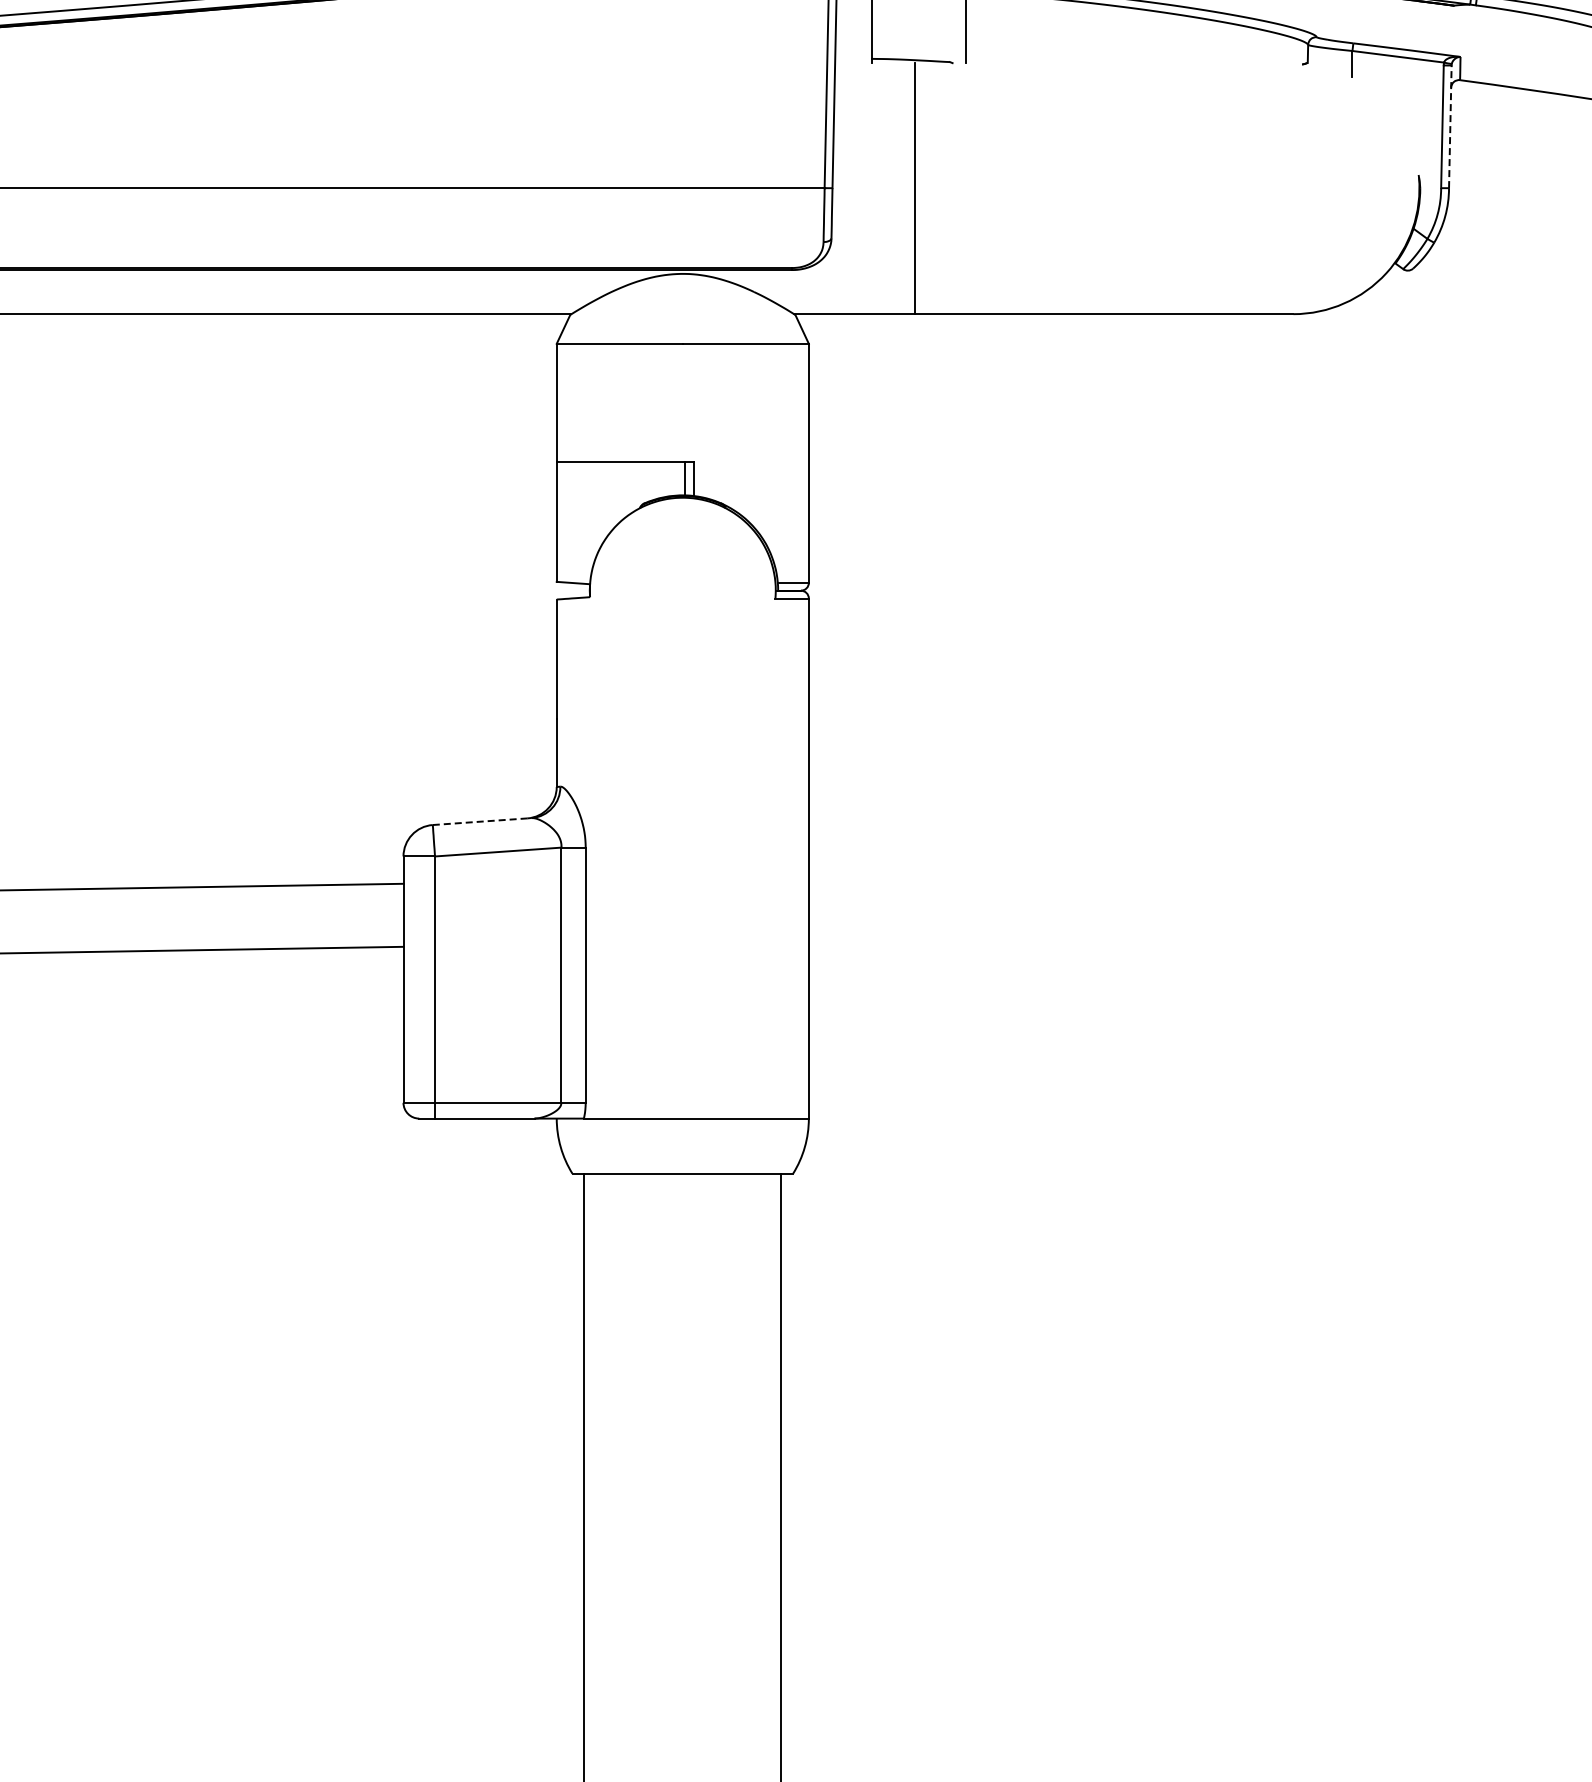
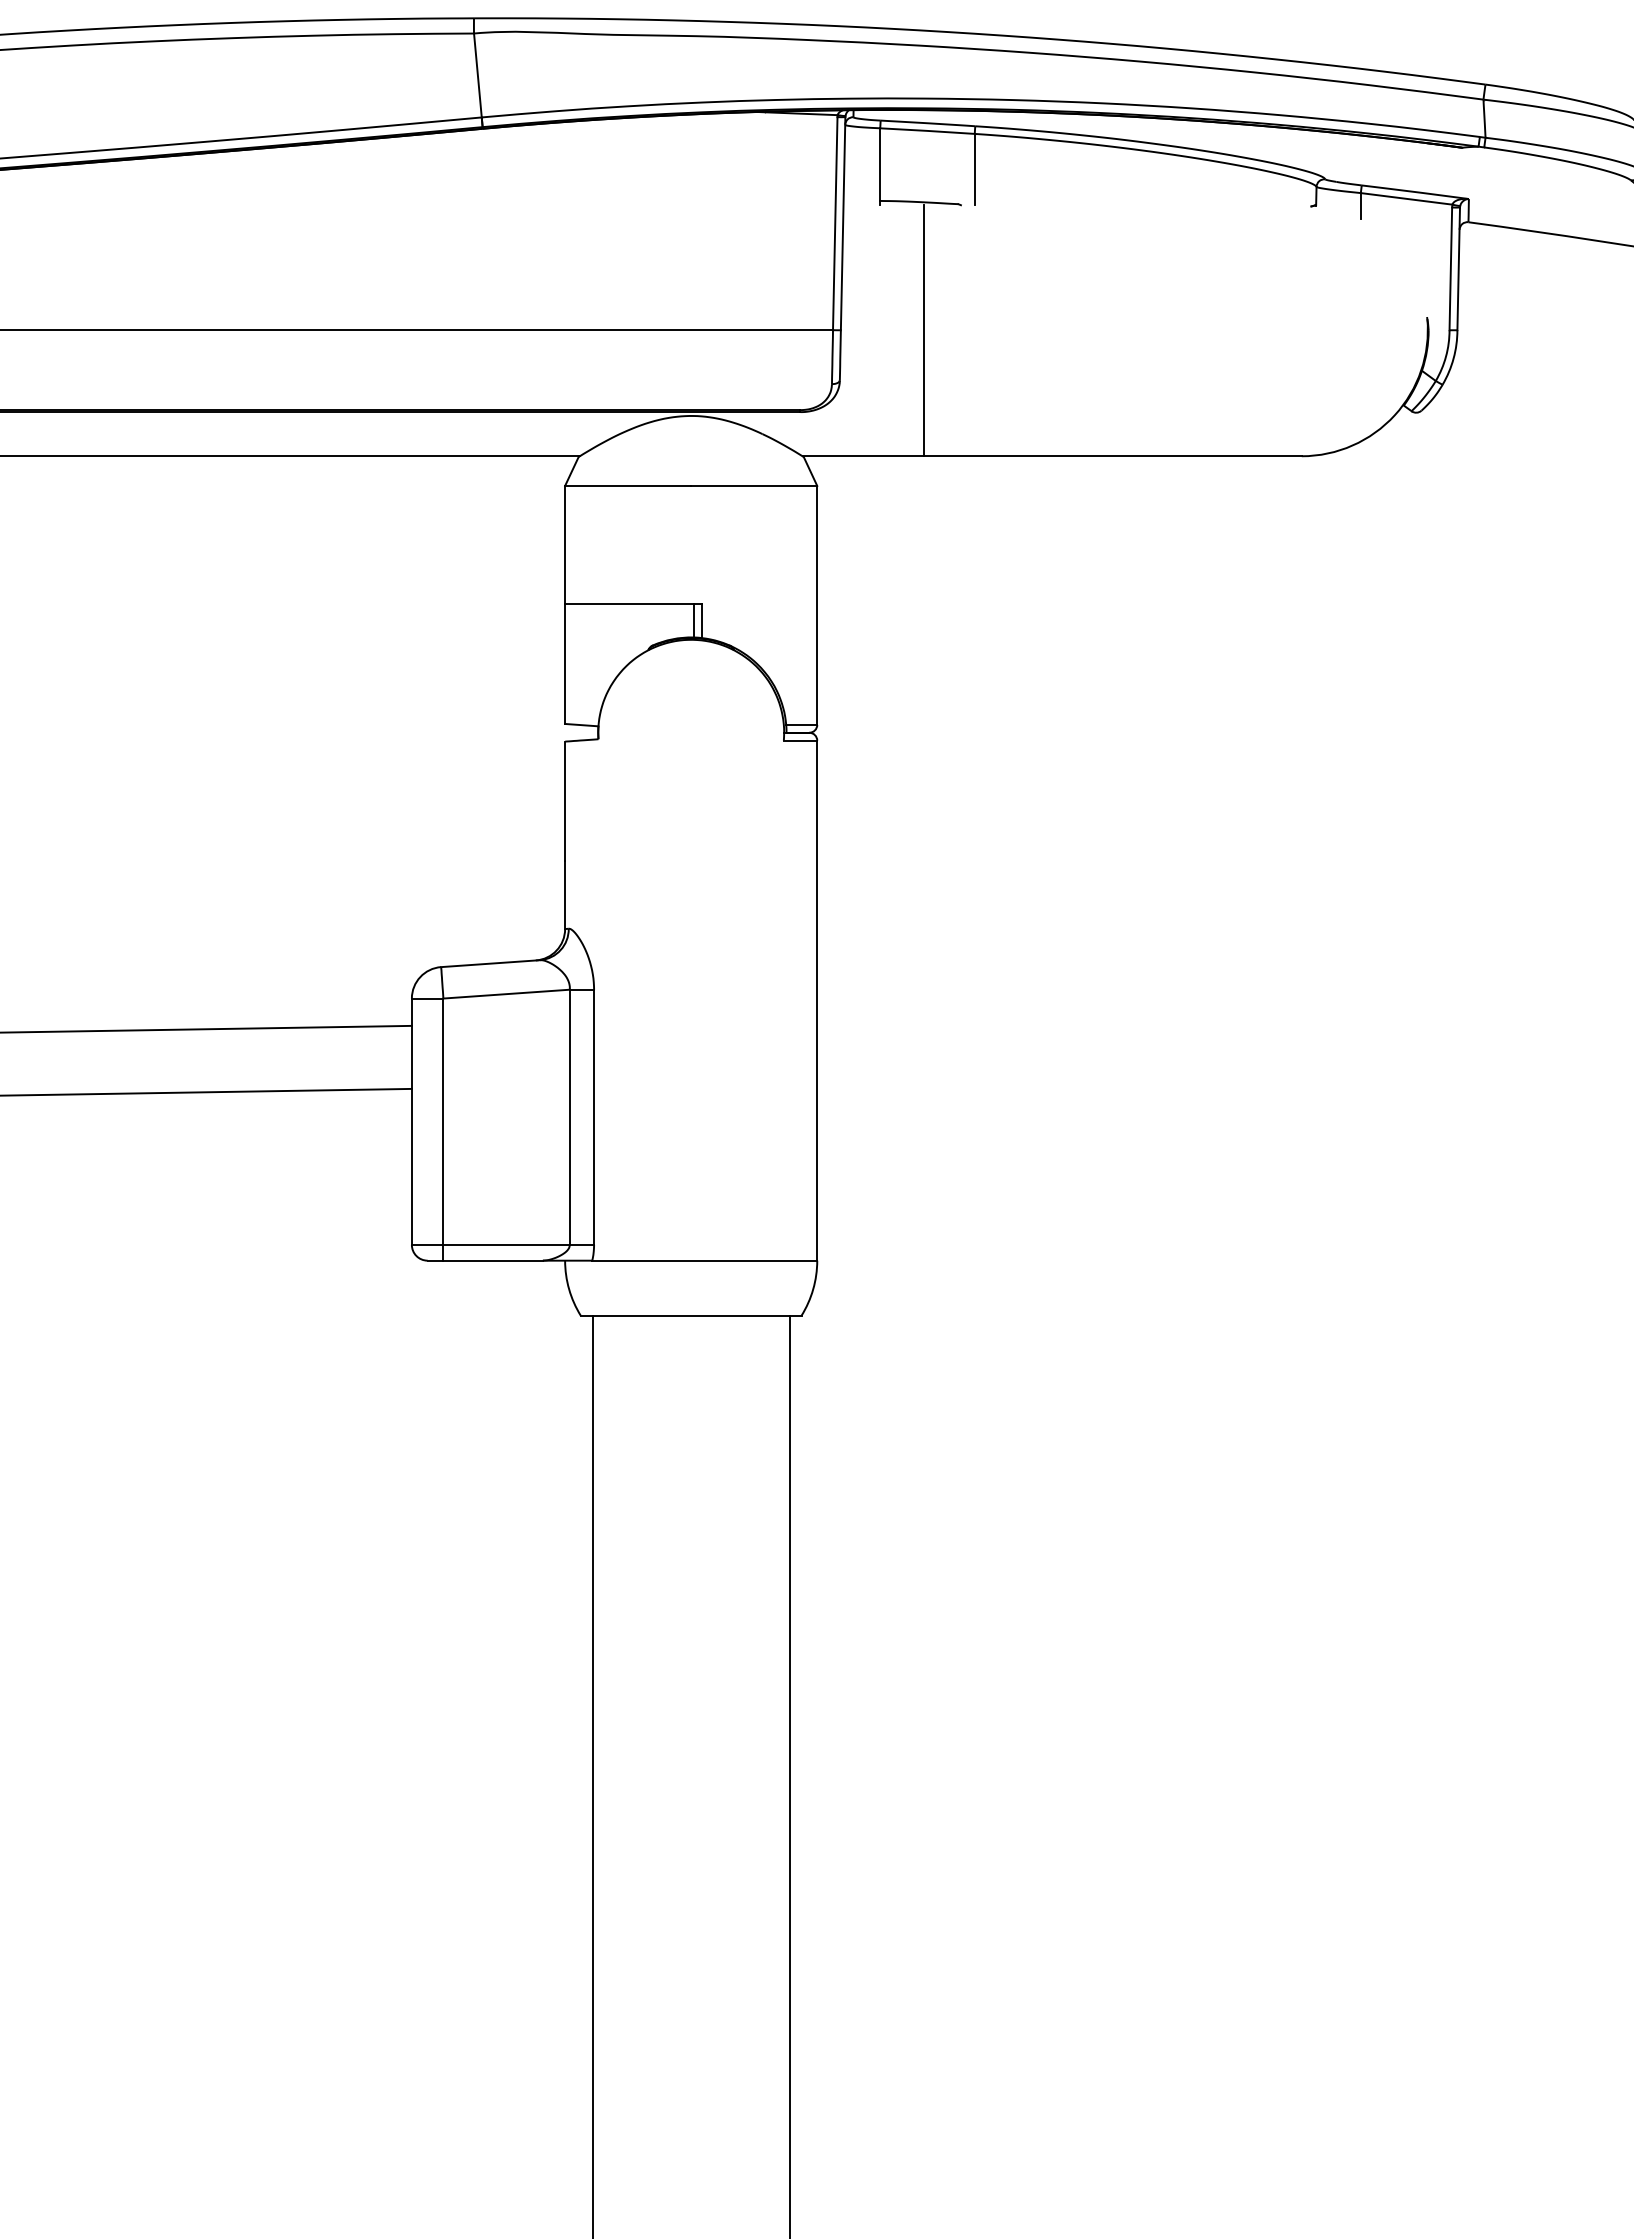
line: (1450, 126) -> (1458, 268), dashed -> solid
line: (482, 821) -> (490, 963), dashed -> solid

